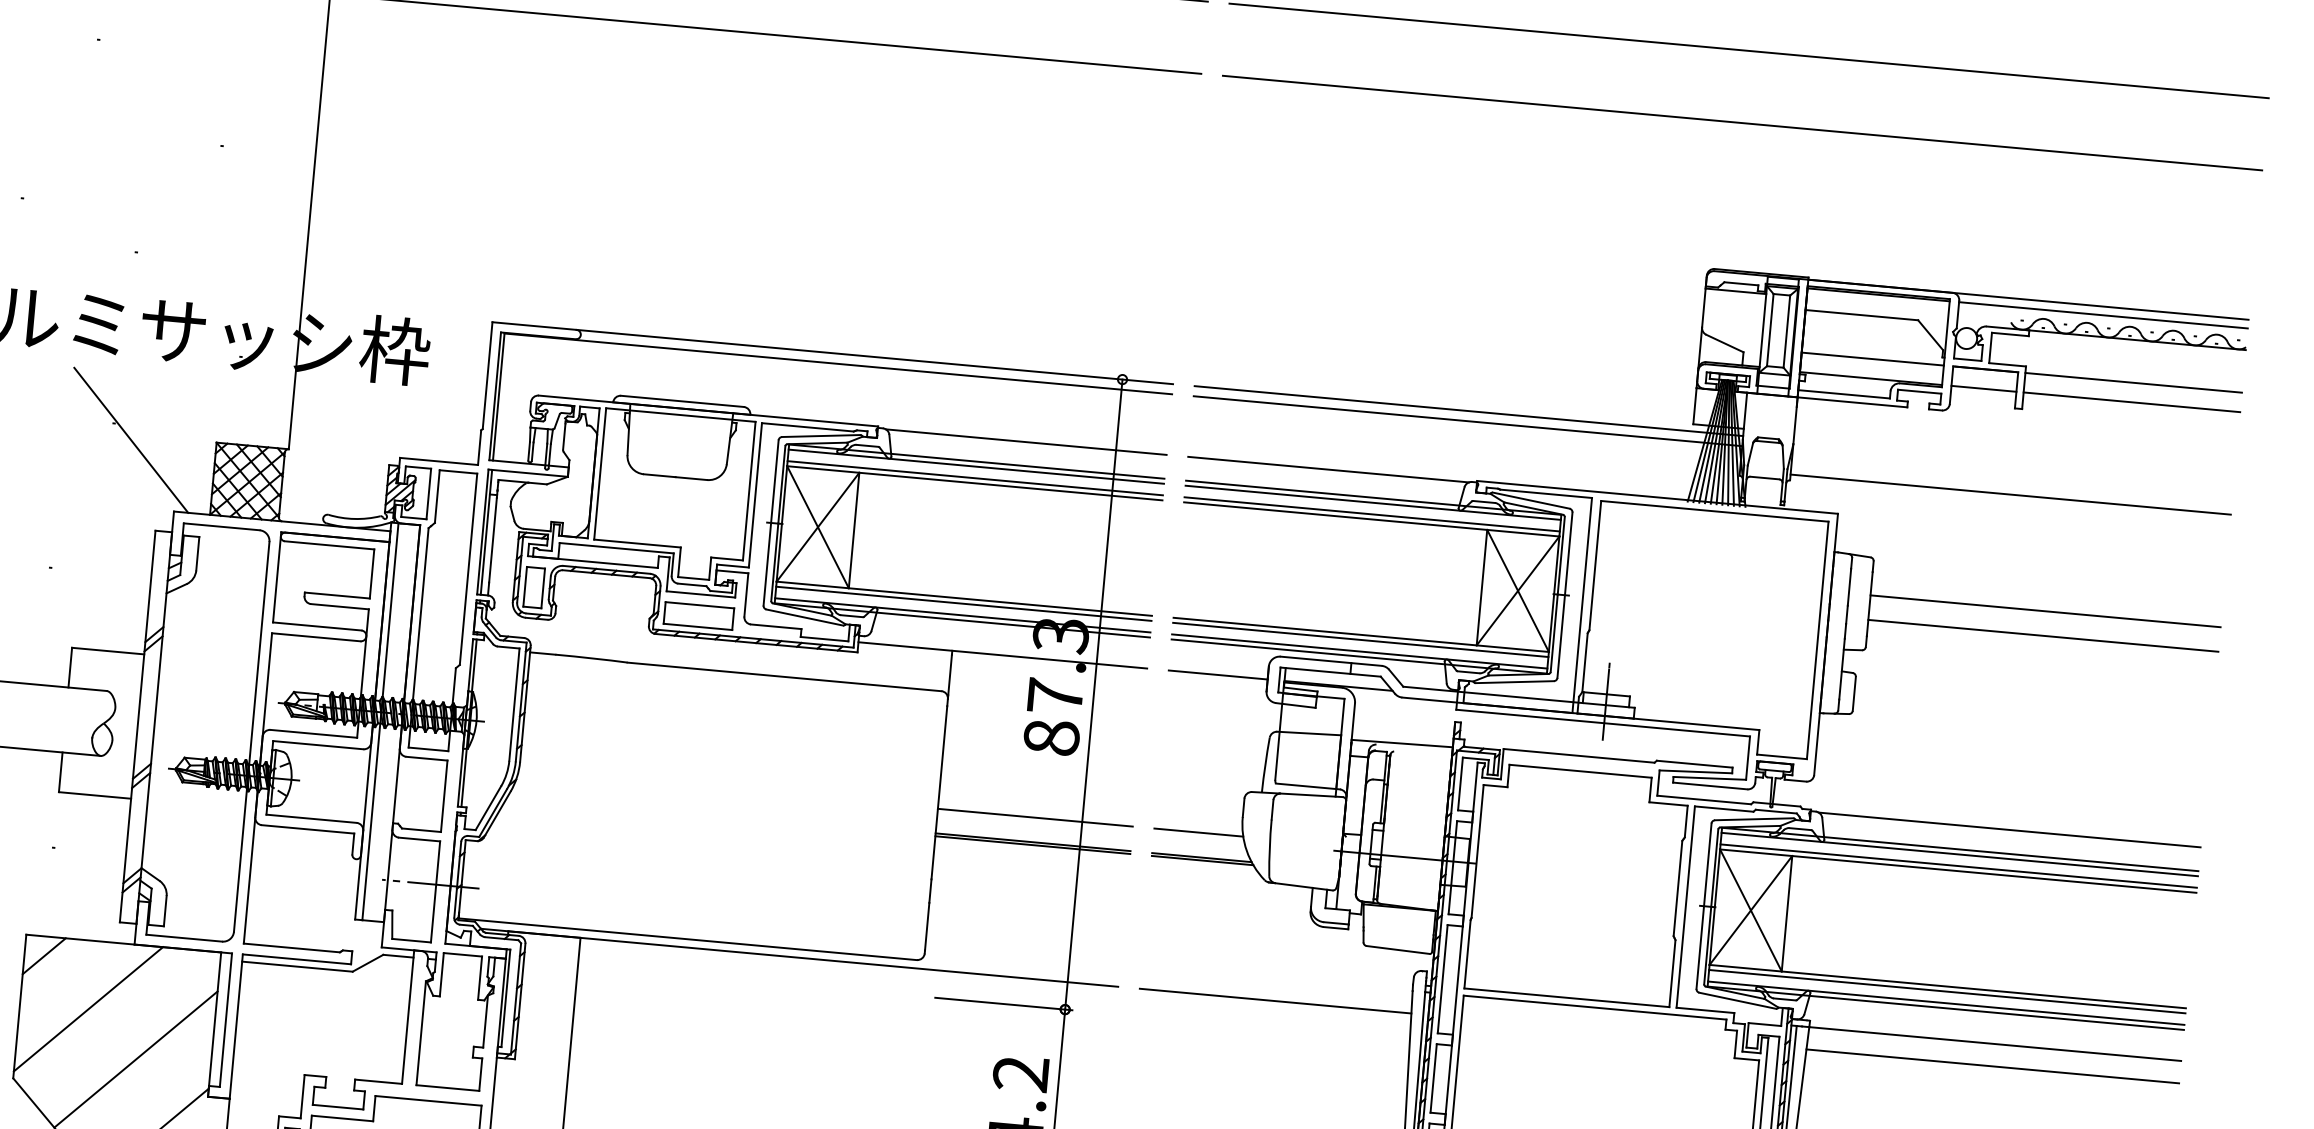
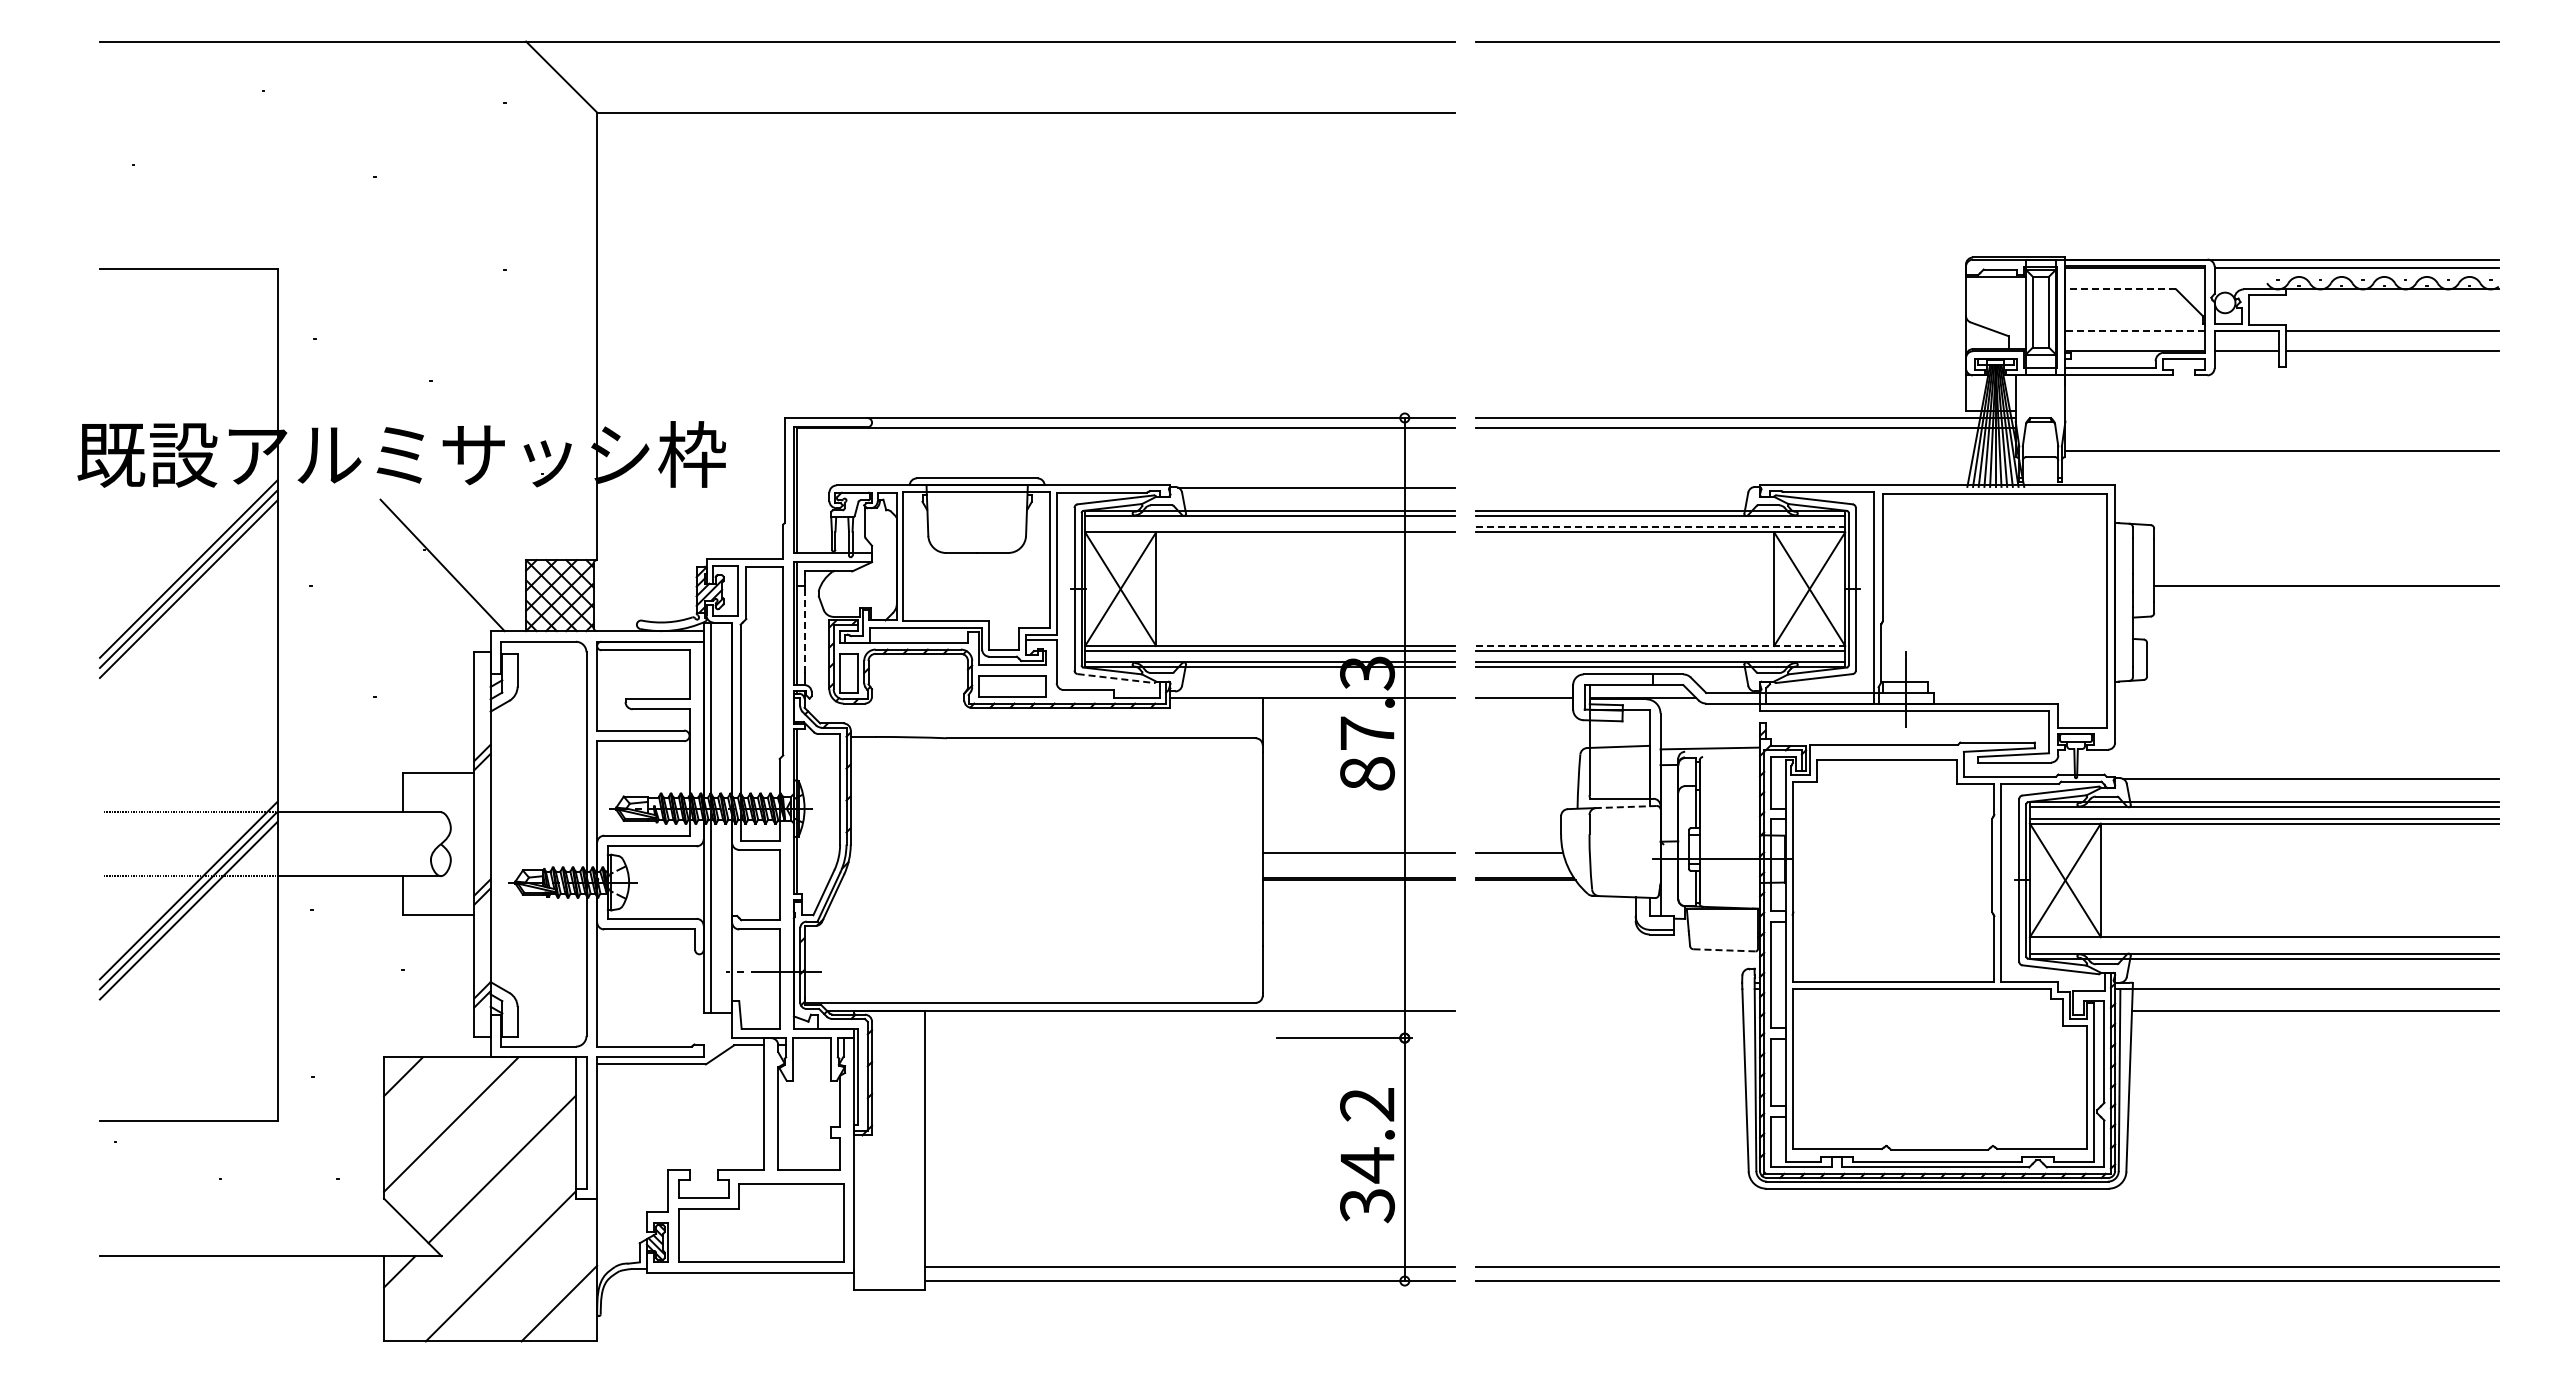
line: (1742, 123) -> (1987, 112), removed
line: (1861, 315) -> (2120, 289), solid -> dashed
line: (1872, 359) -> (2135, 331), solid -> dashed
line: (1328, 469) -> (1613, 487), removed
line: (974, 478) -> (1269, 527), removed
line: (1372, 514) -> (1660, 527), solid -> dashed
line: (492, 539) -> (804, 630), solid -> dashed
line: (2045, 611) -> (2326, 562), removed
line: (805, 617) -> (1116, 678), solid -> dashed
line: (1361, 635) -> (1660, 646), solid -> dashed
line: (1311, 795) -> (1626, 807), solid -> dashed
line: (1399, 950) -> (1725, 950), solid -> dashed
line: (1946, 991) -> (2263, 942), removed
line: (1275, 1001) -> (1609, 1011), removed

